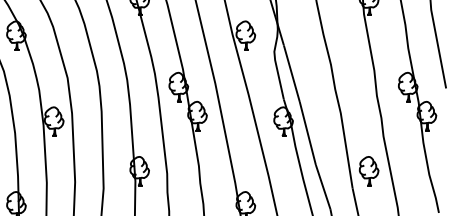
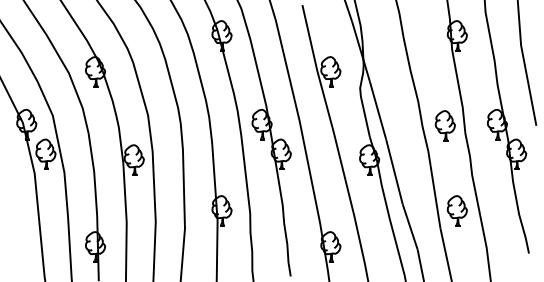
part: (356, 88) -> (444, 125), added

